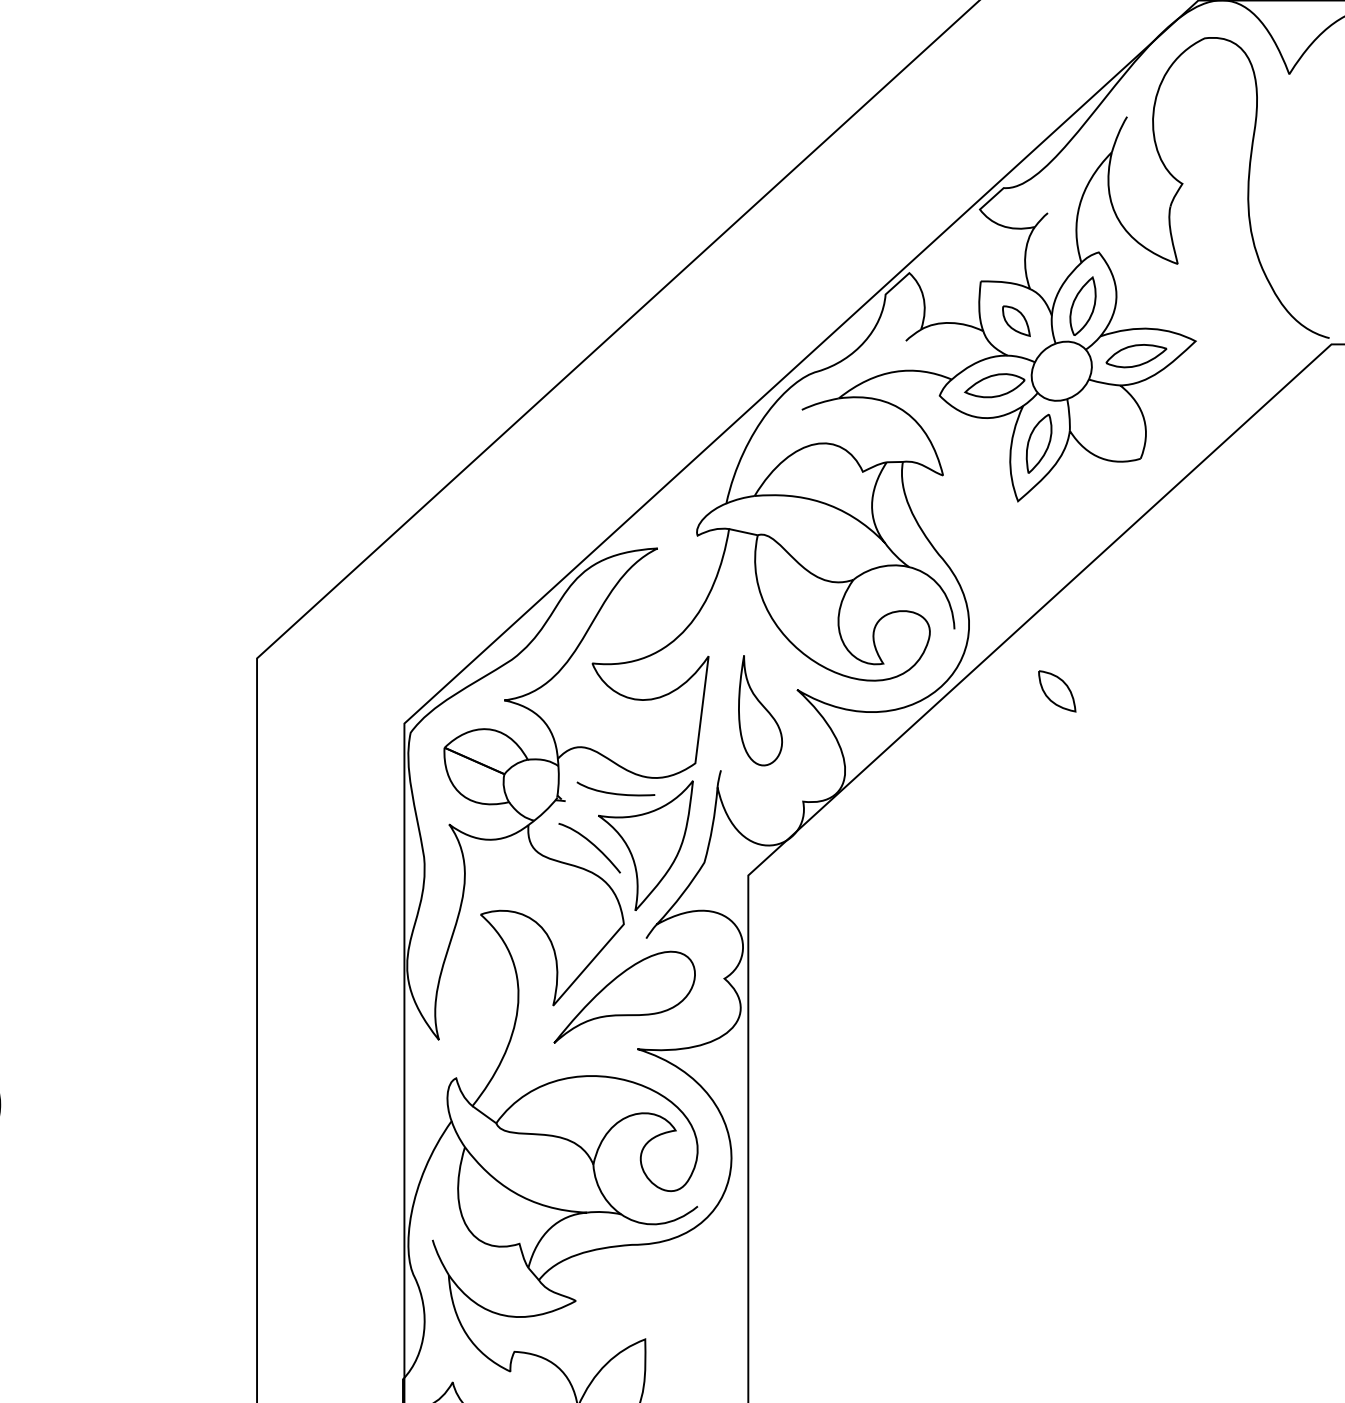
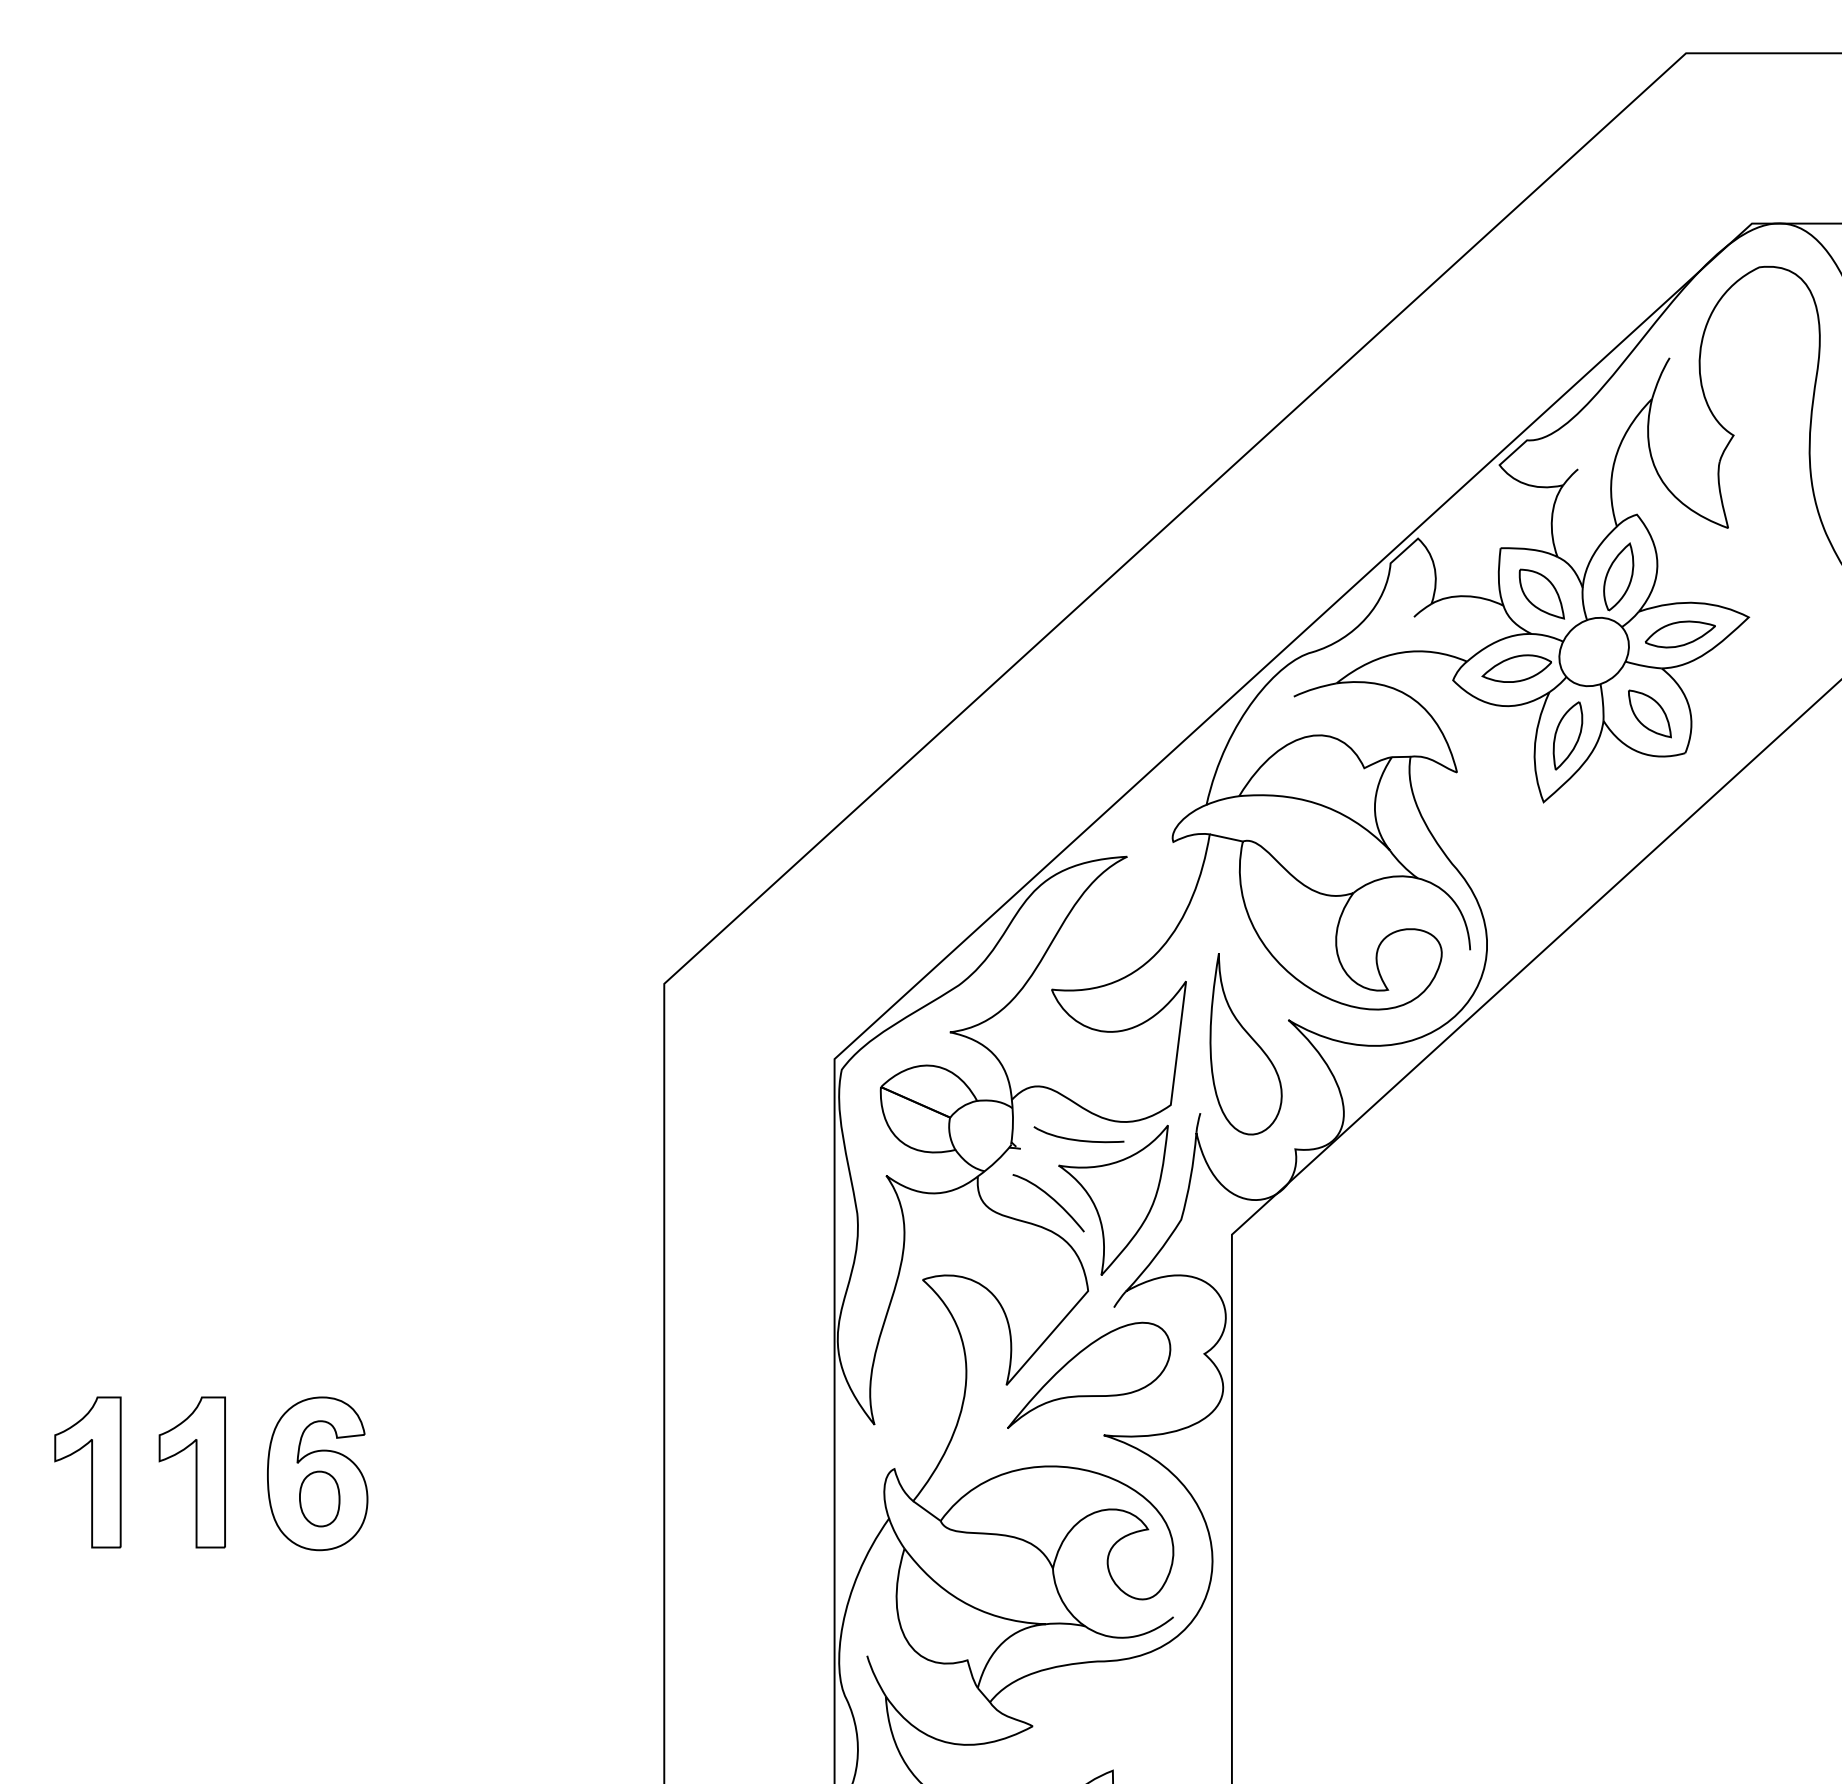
part: (1016, 320) -> (1541, 593), size x1.43
part: (1056, 691) -> (1649, 713), moved
part: (760, 710) -> (1245, 1044), size x1.43

